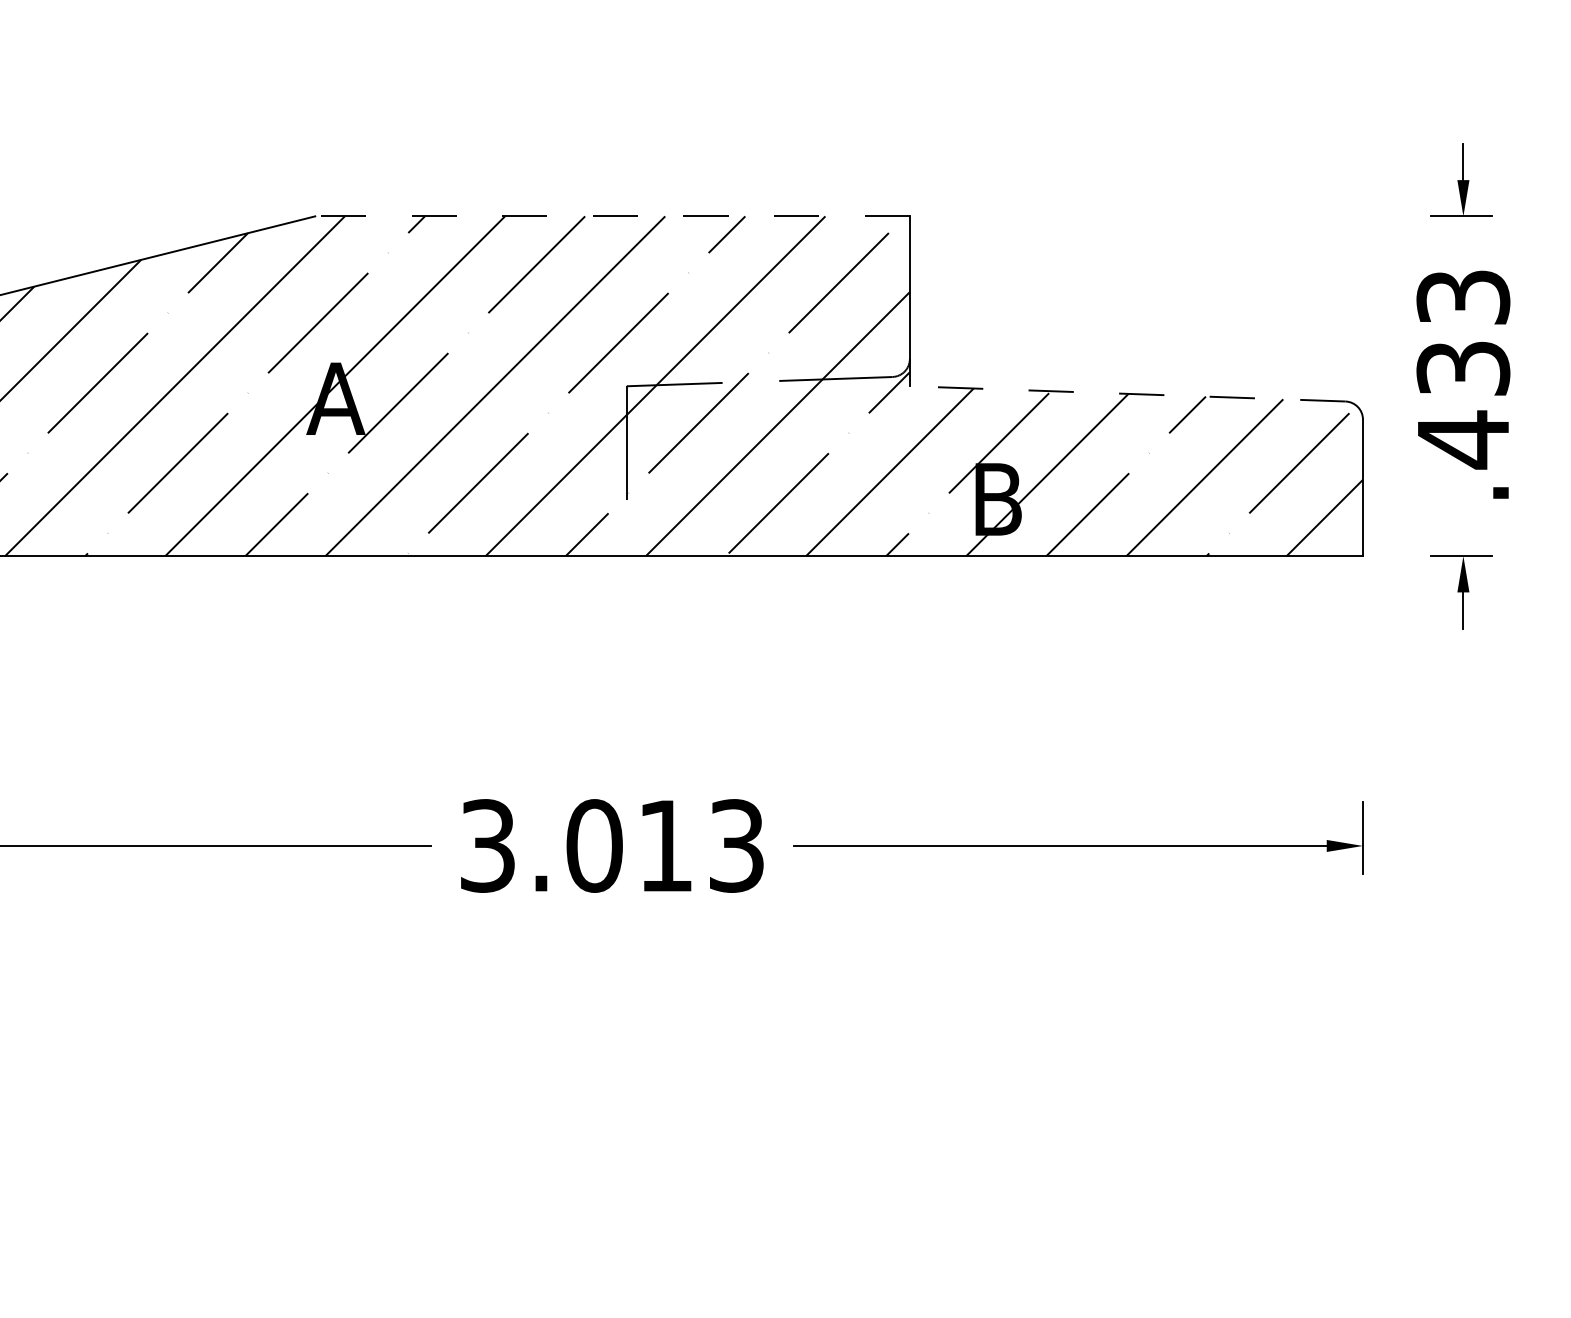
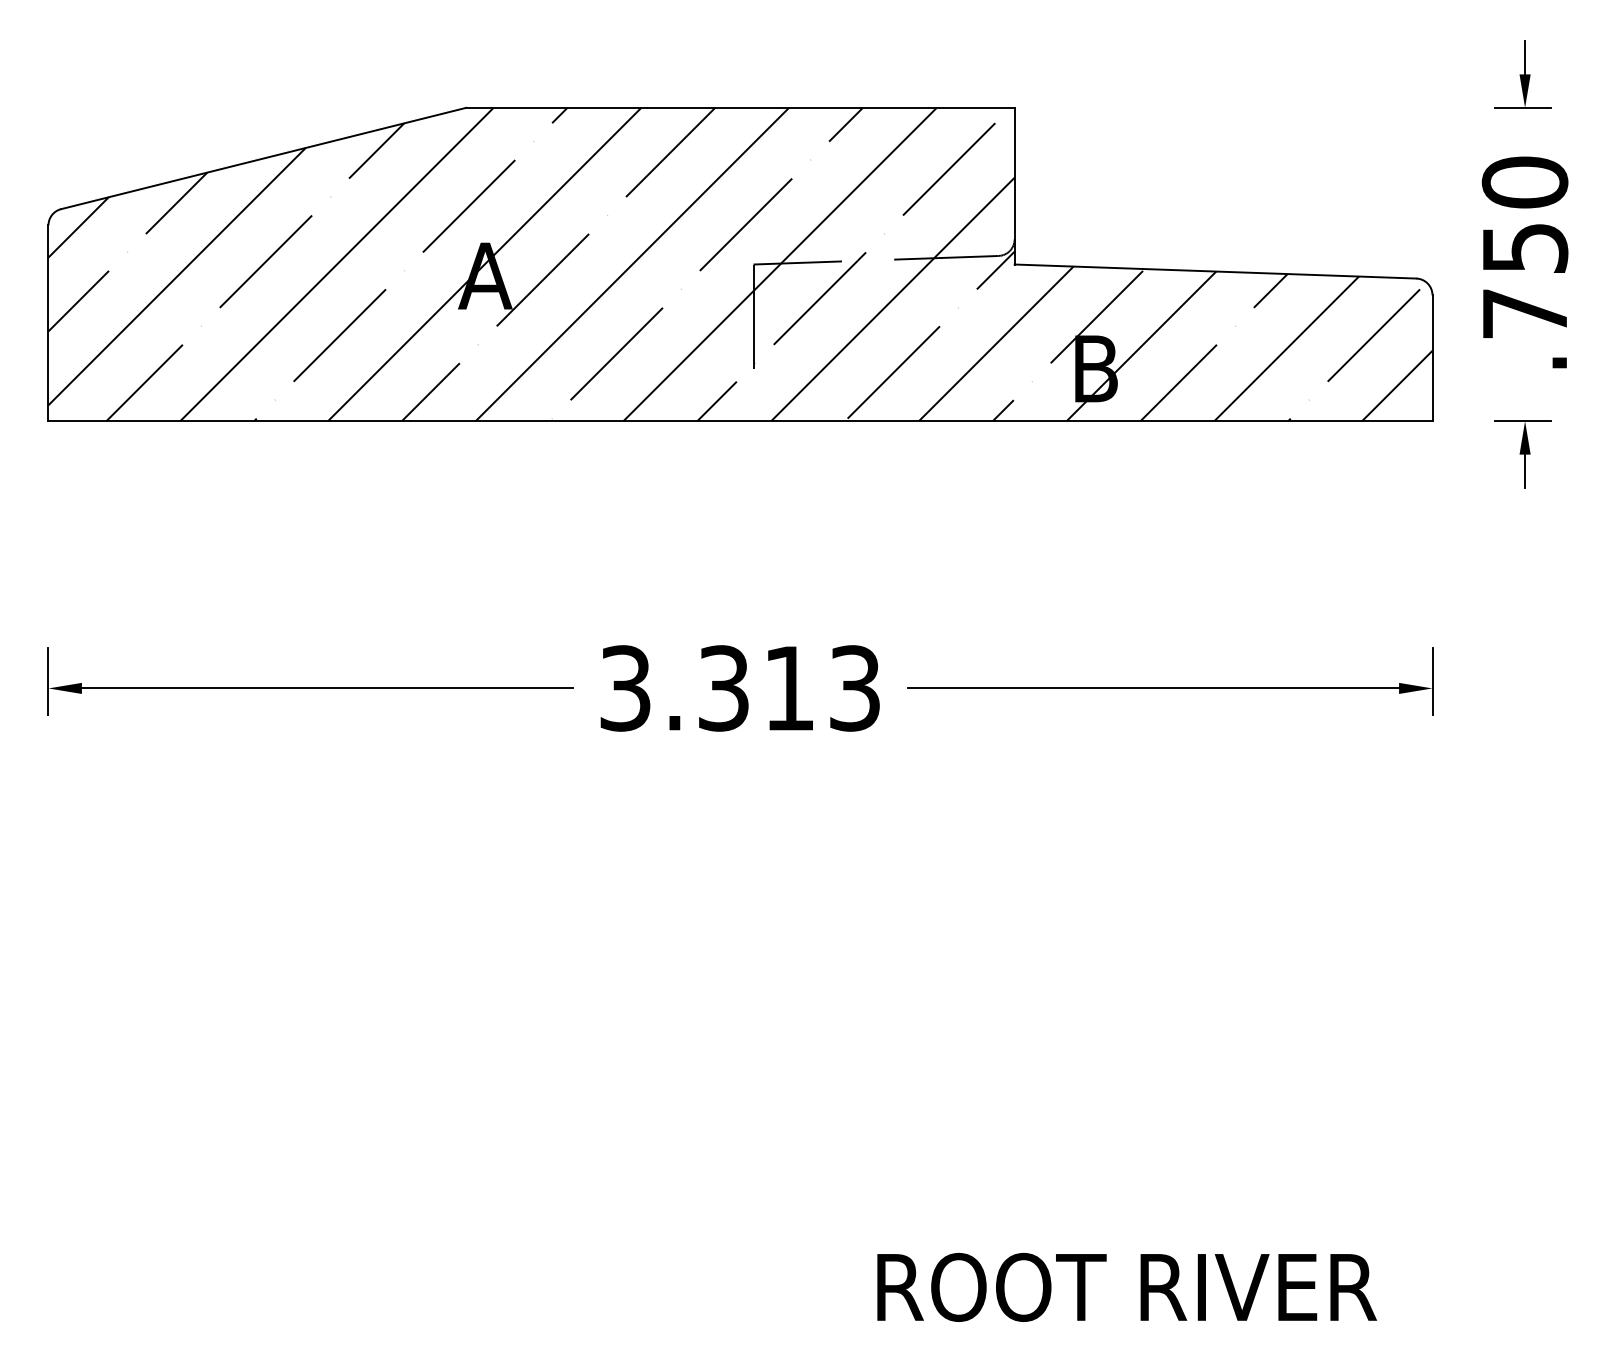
line: (611, 216) -> (739, 107), dashed -> solid
text: (1462, 368) -> (1524, 248), .433 -> .750
line: (1127, 393) -> (1215, 271), dashed -> solid
text: (594, 846) -> (723, 688), 3.013 -> 3.313

